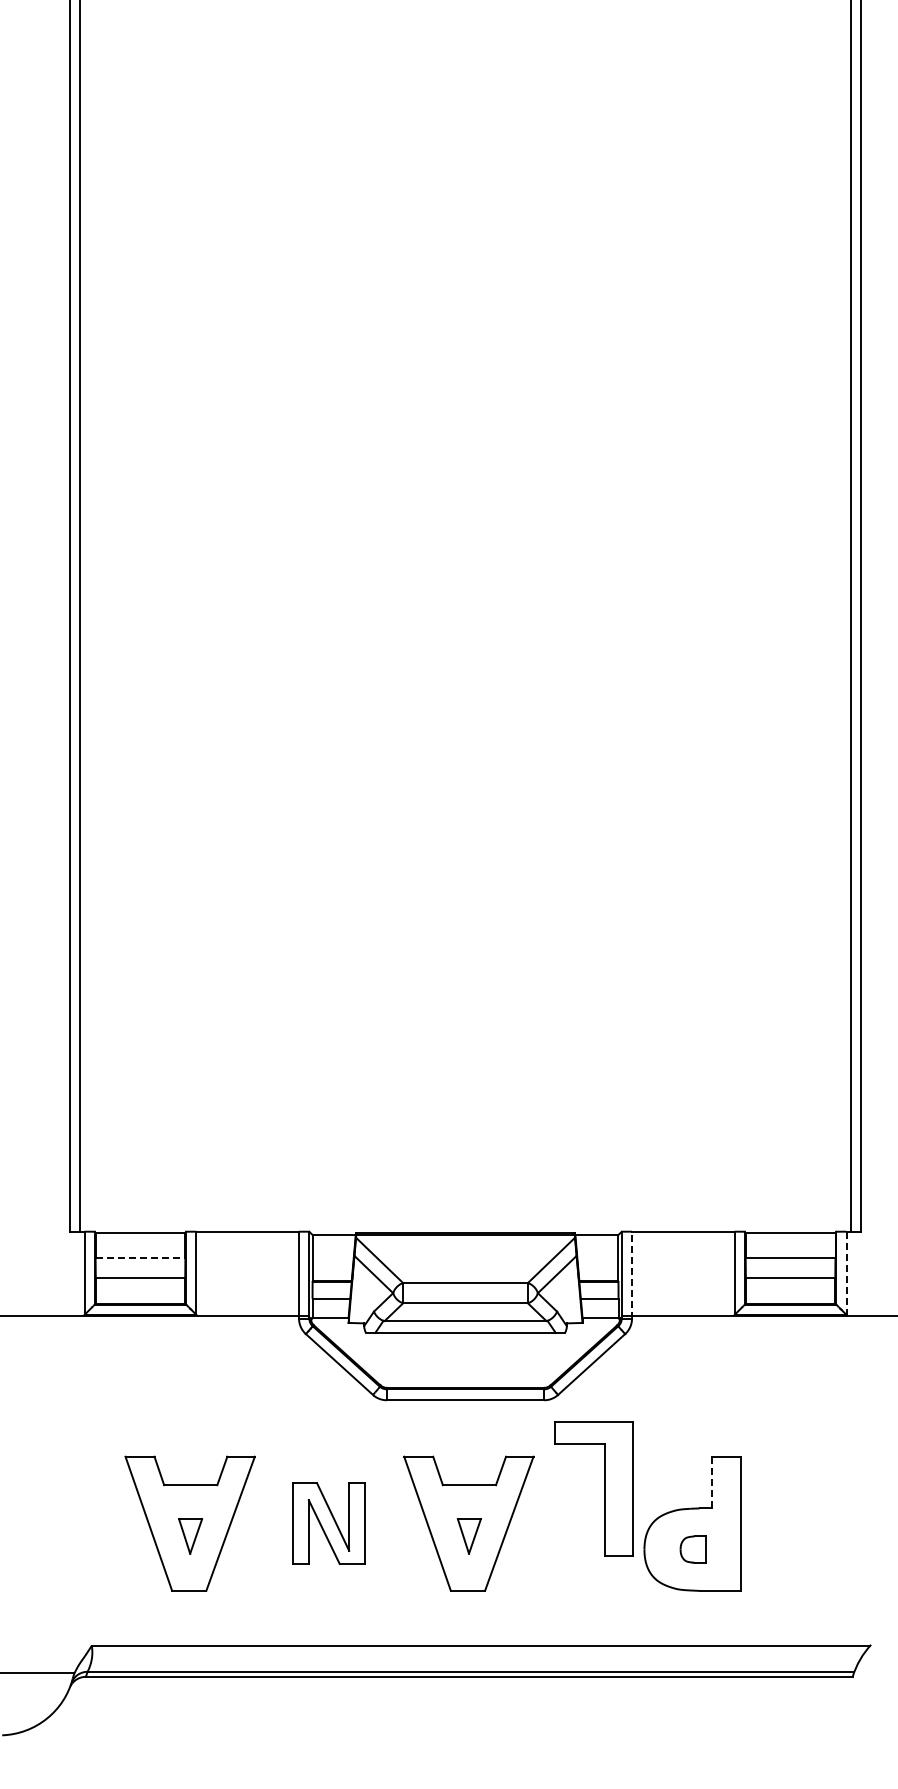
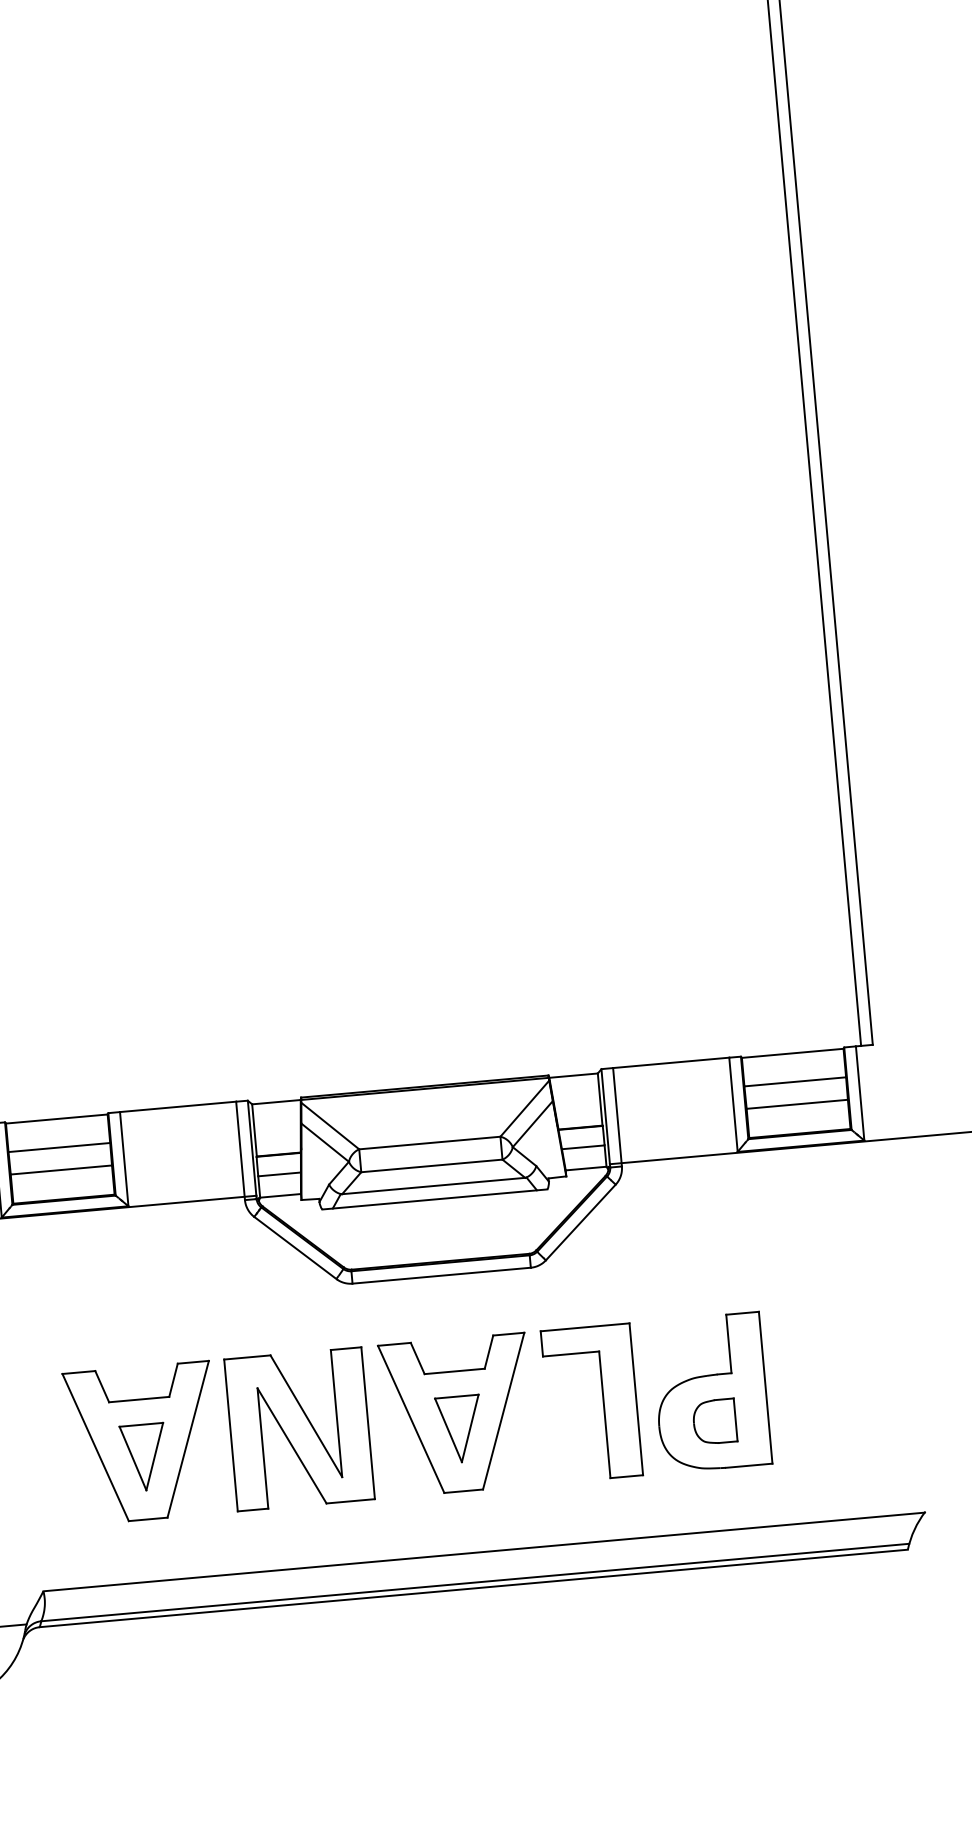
line: (140, 1258) -> (59, 1148), dashed -> solid
line: (846, 1273) -> (860, 1093), dashed -> solid
line: (632, 1274) -> (617, 1116), dashed -> solid
line: (711, 1482) -> (728, 1343), dashed -> solid
part: (604, 1488) -> (603, 1401), moved
part: (328, 1523) -> (299, 1429), size x1.67
part: (190, 1536) -> (144, 1457), size x1.67
part: (469, 1536) -> (459, 1429), size x1.67
part: (693, 1549) -> (714, 1421), size x1.43

